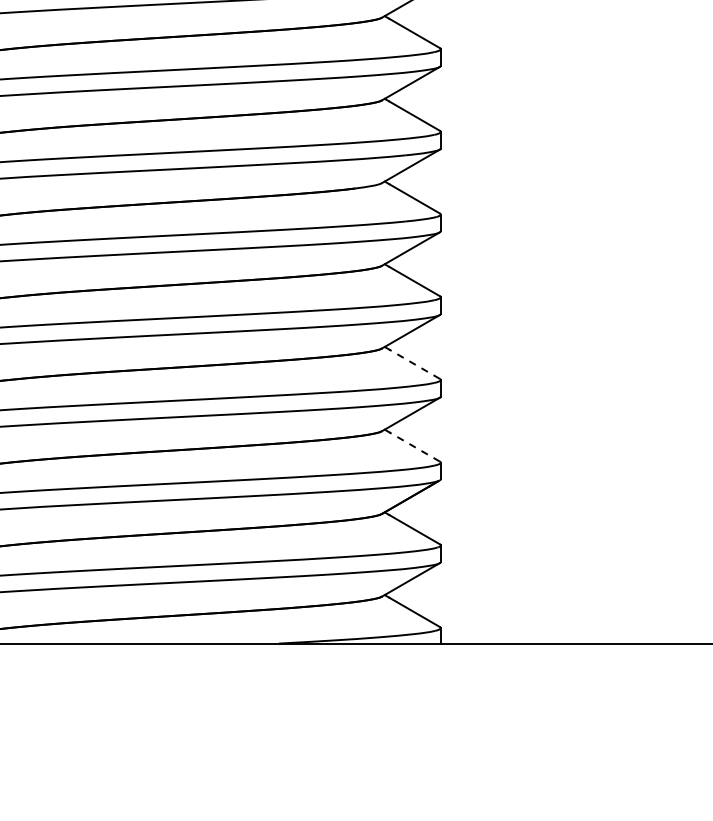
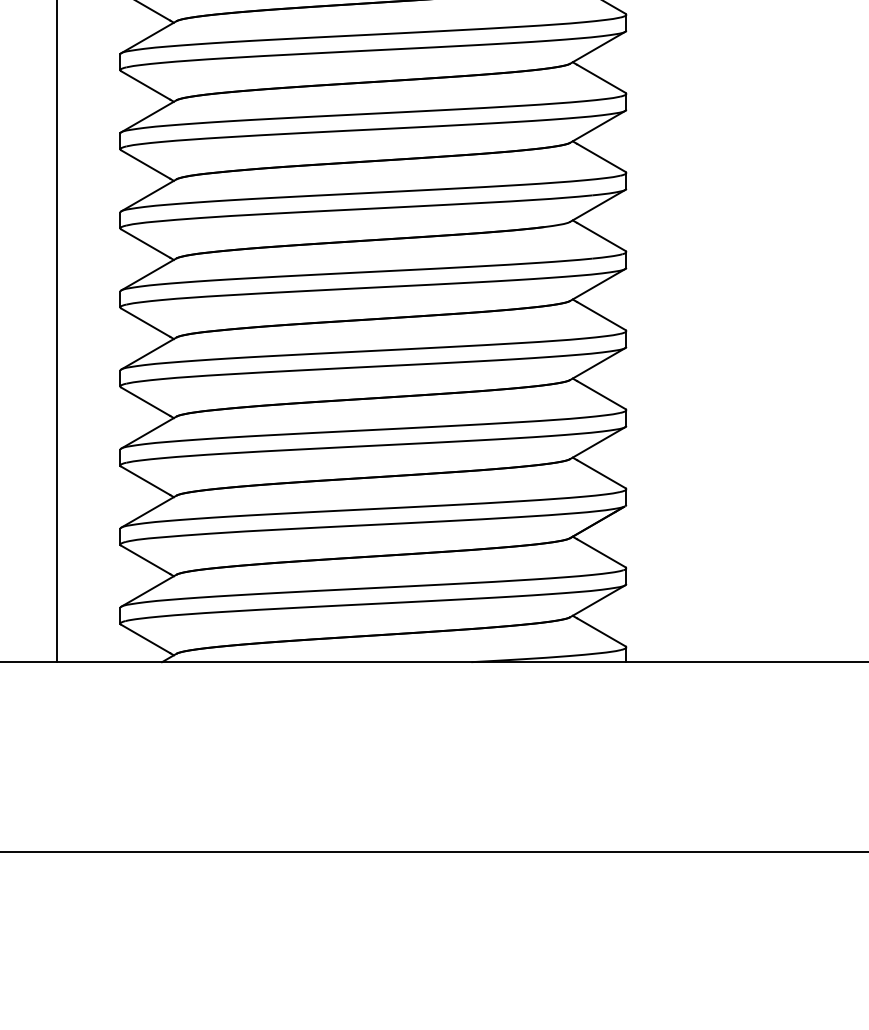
line: (414, 364) -> (601, 395), dashed -> solid
line: (414, 447) -> (601, 474), dashed -> solid

